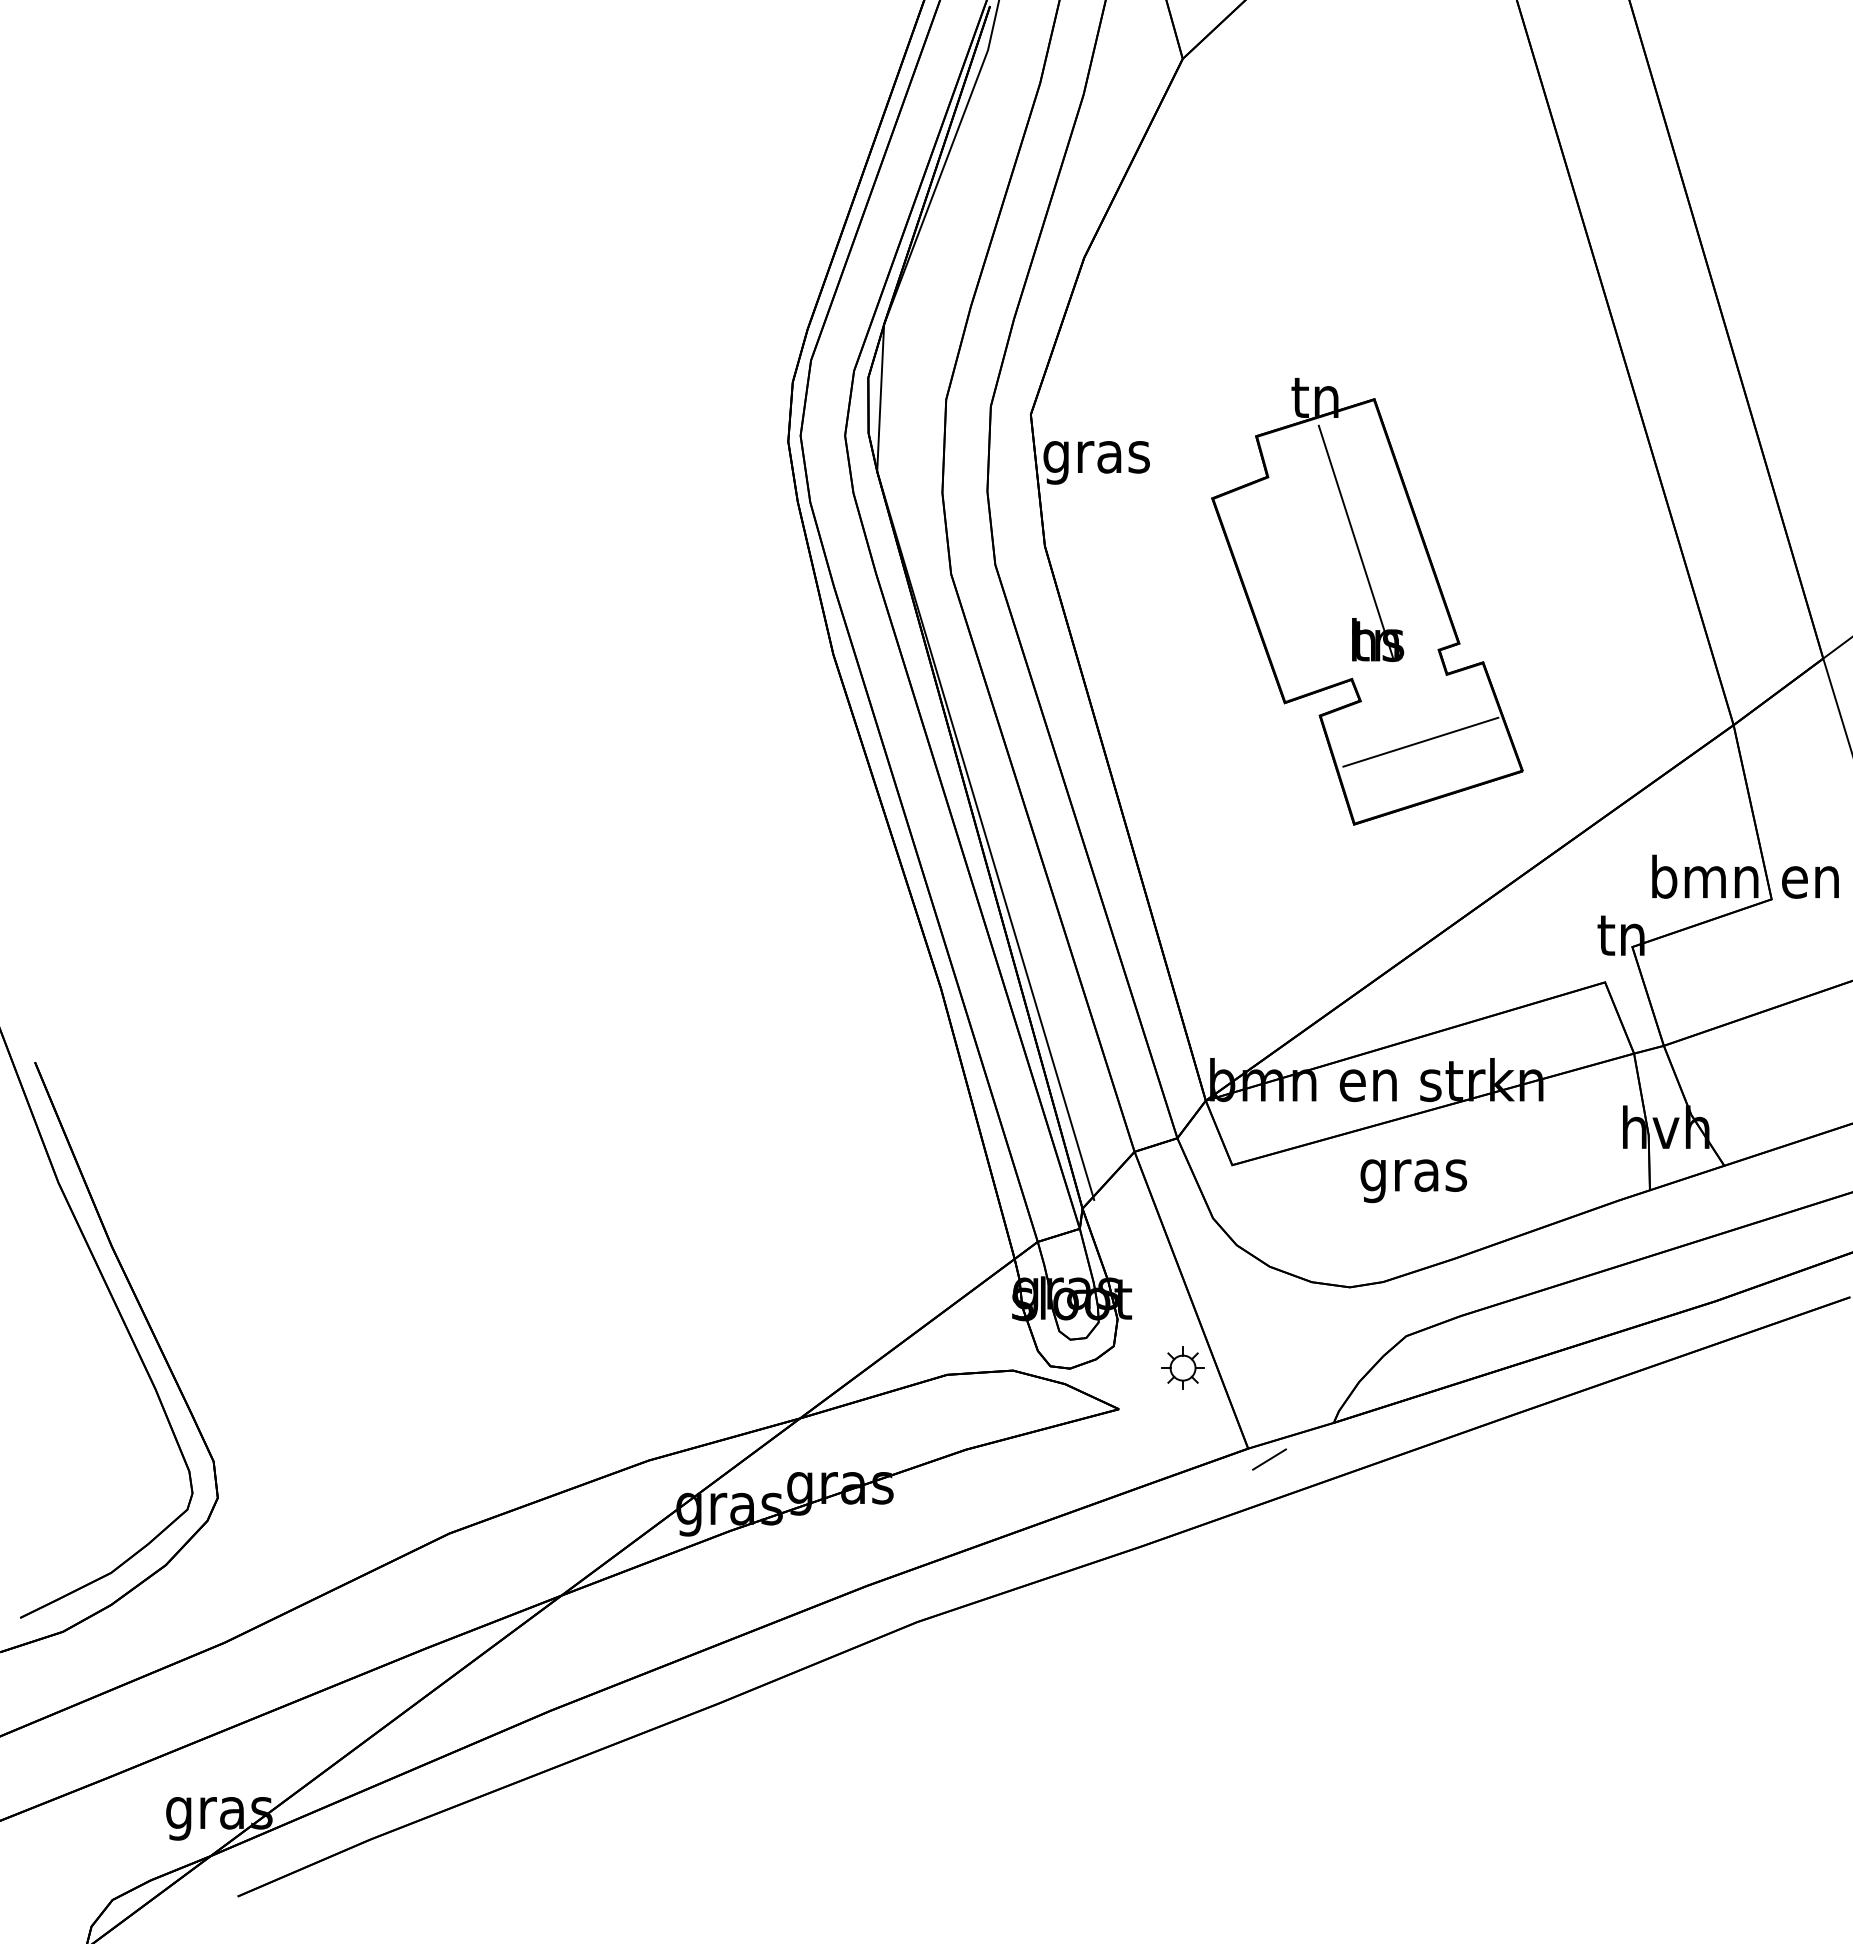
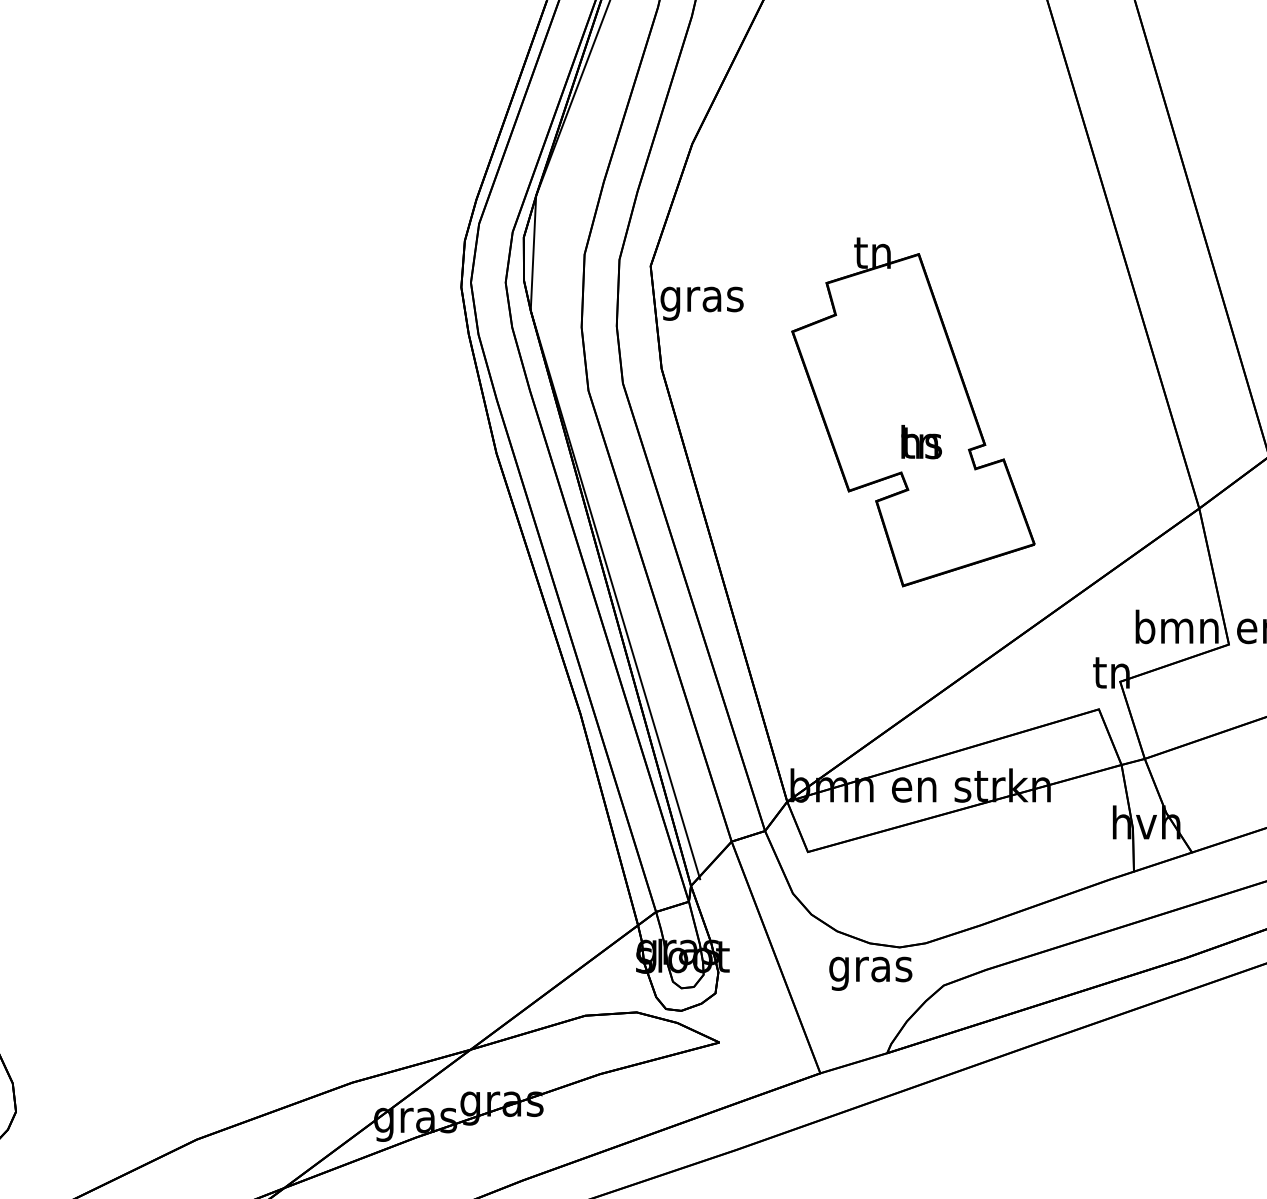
line: (1355, 541) -> (904, 365), removed
line: (1420, 741) -> (954, 521), removed
text: (1413, 1181) -> (870, 974), moved
part: (1182, 1367) -> (769, 1009), removed
line: (1269, 1459) -> (836, 1081), removed

